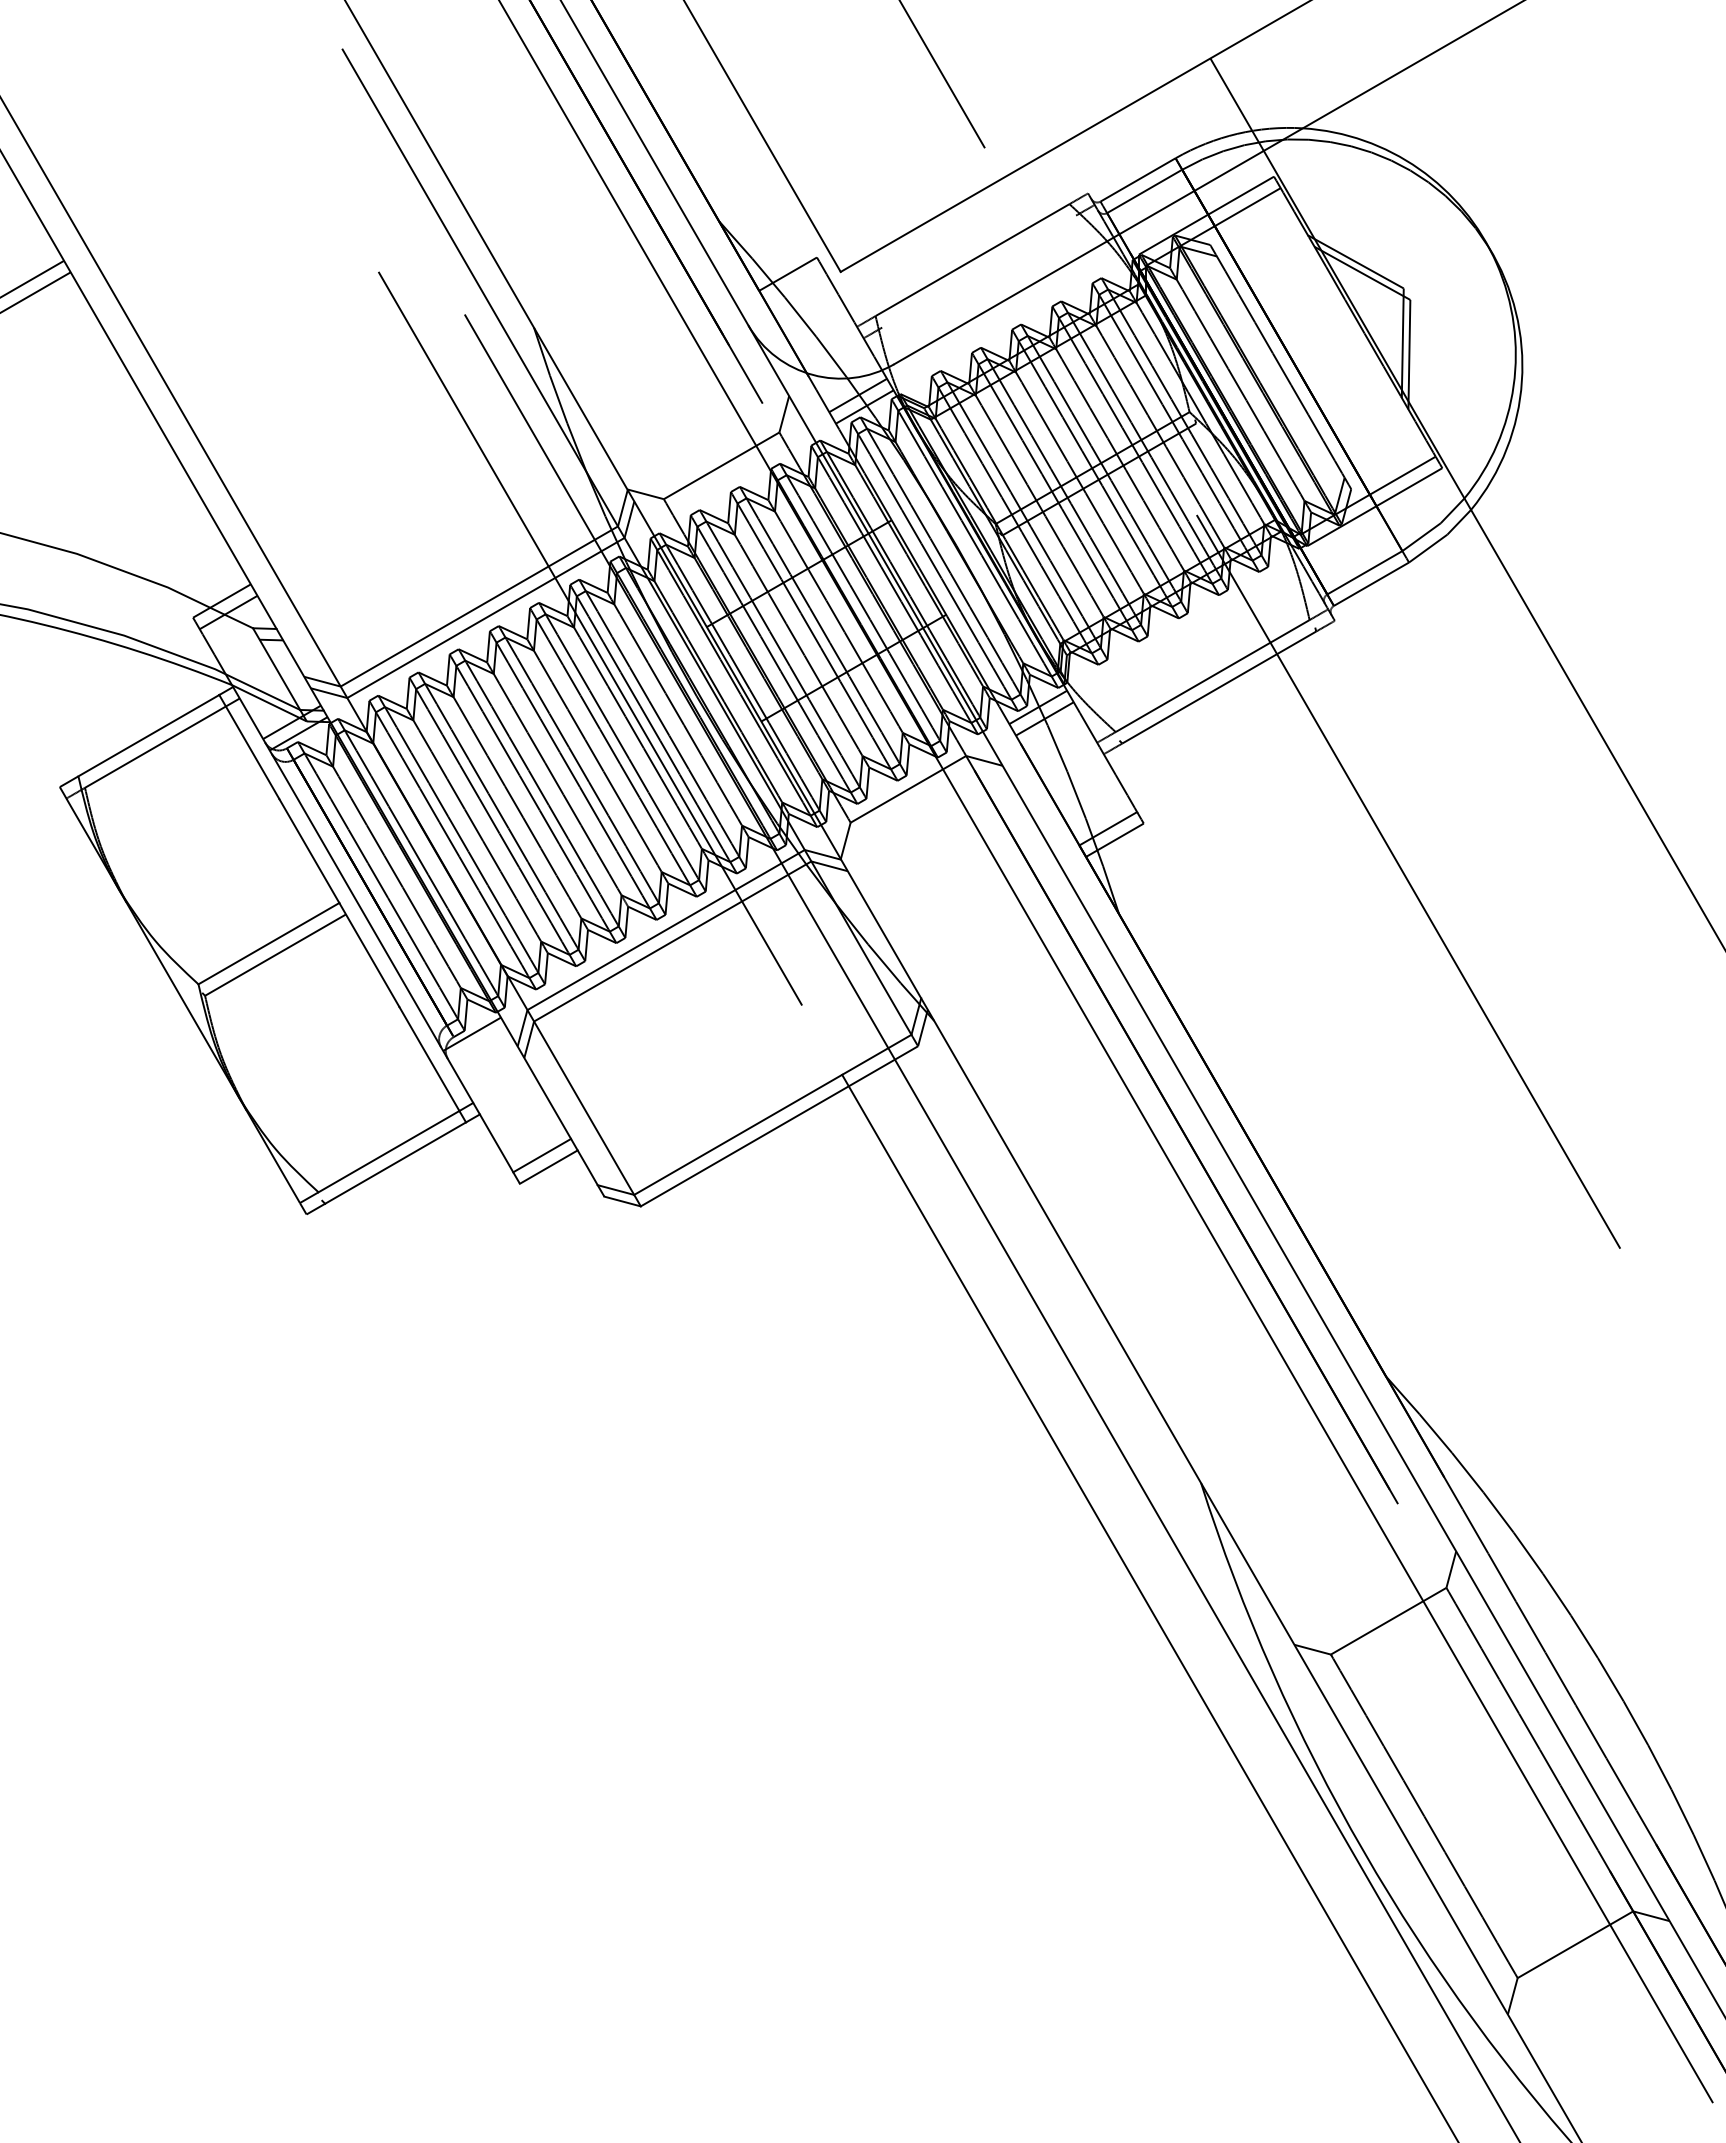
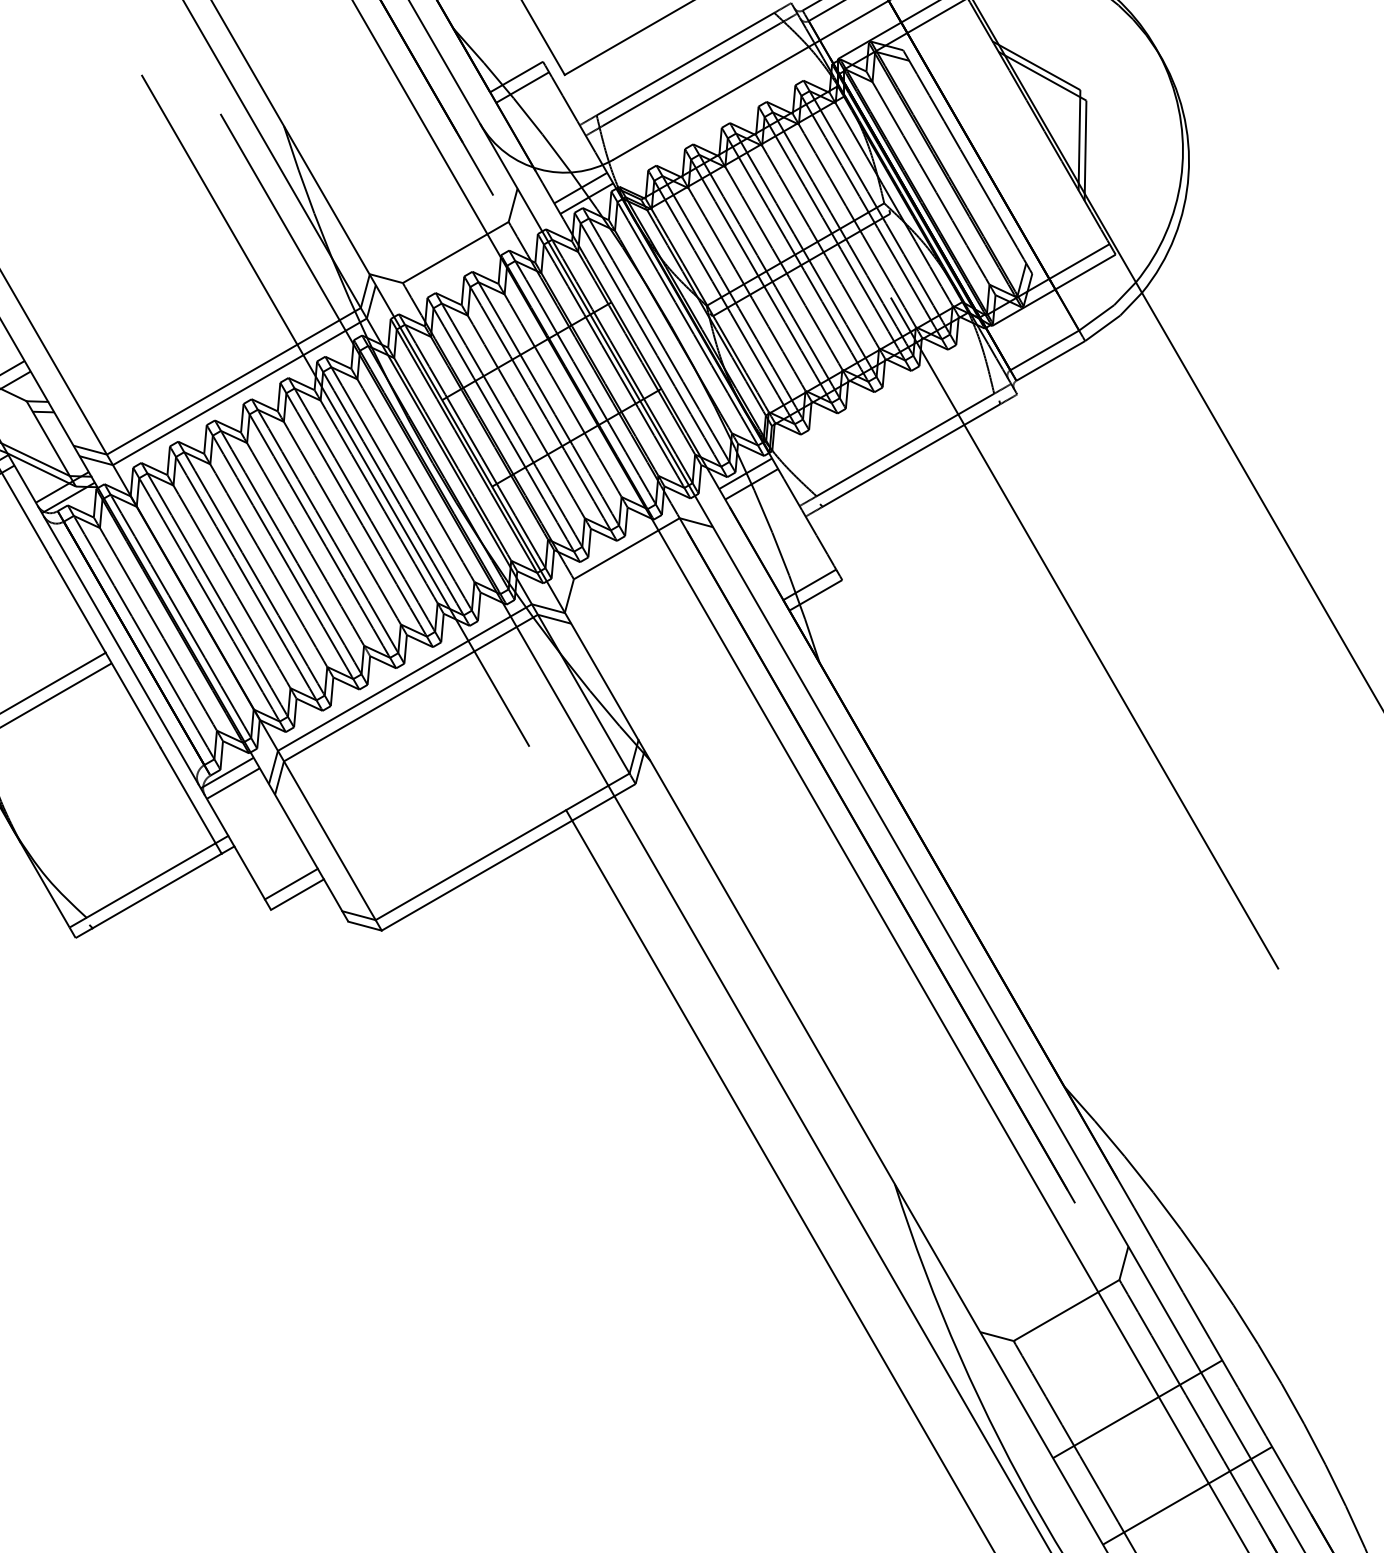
line: (979, 271) -> (691, 74), added
line: (794, 285) -> (522, 87), added
line: (478, 1045) -> (233, 783), added
line: (1465, 1728) -> (1136, 1408), added
line: (1520, 1823) -> (1187, 1495), added

